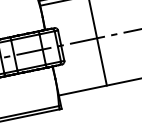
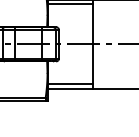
line: (81, 86) -> (69, 84), added

